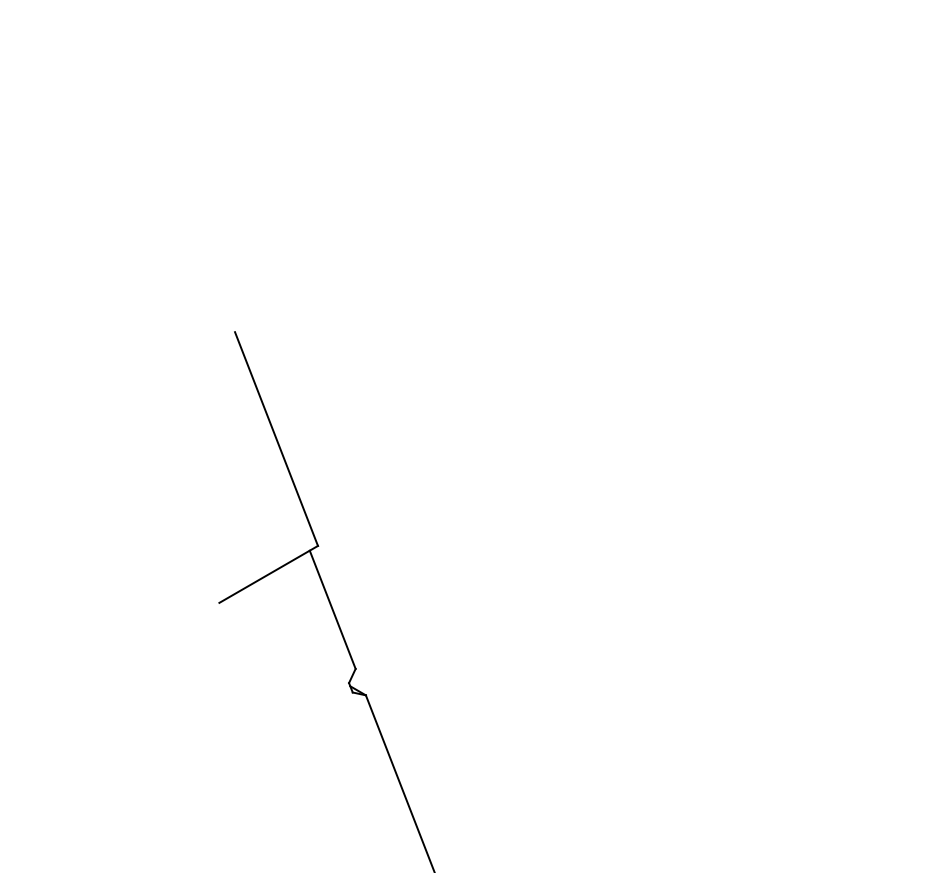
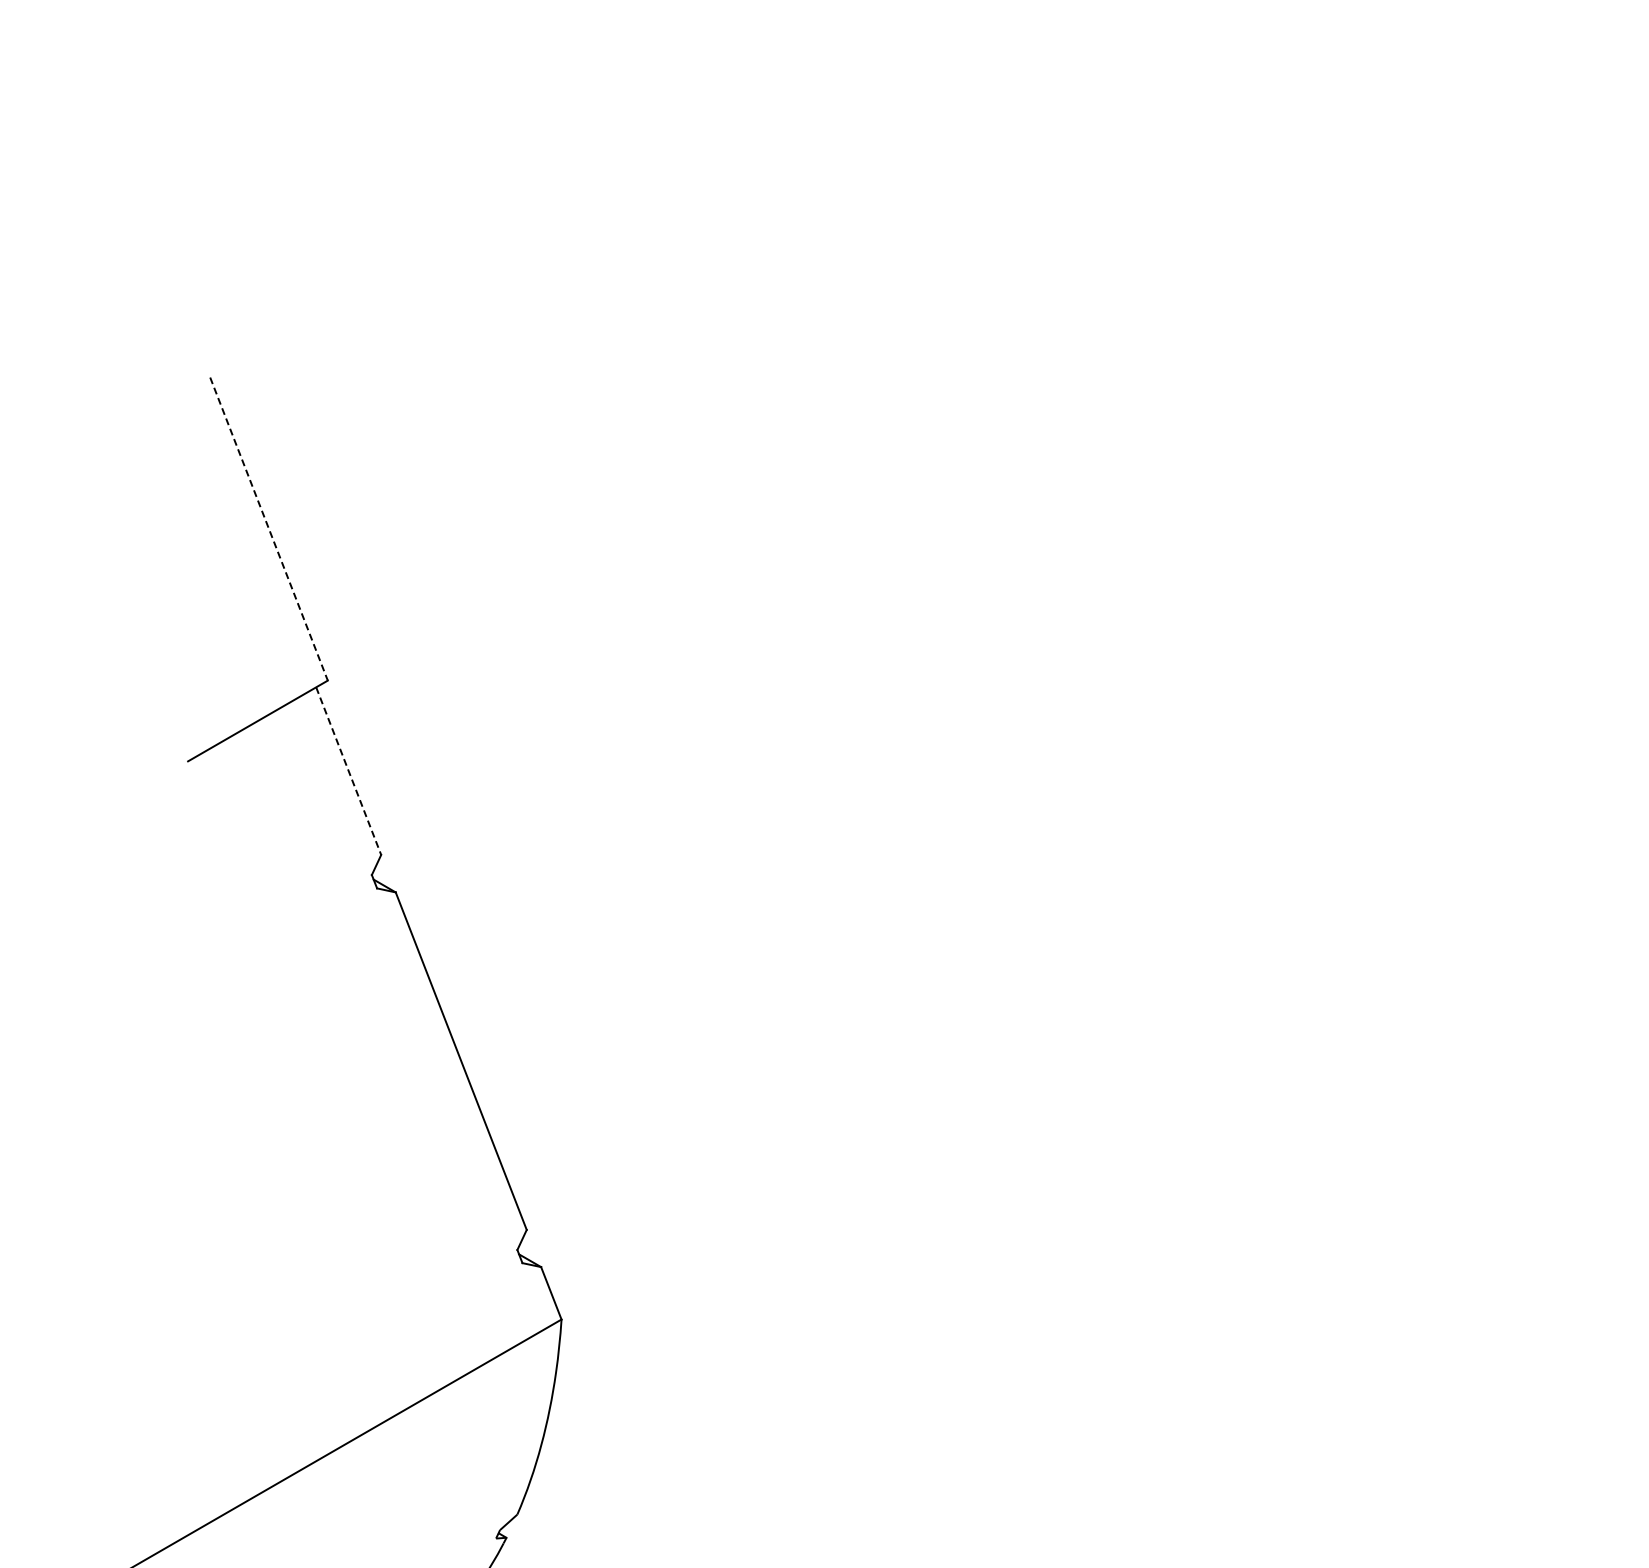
line: (276, 439) -> (269, 529), solid -> dashed
line: (332, 610) -> (348, 771), solid -> dashed

